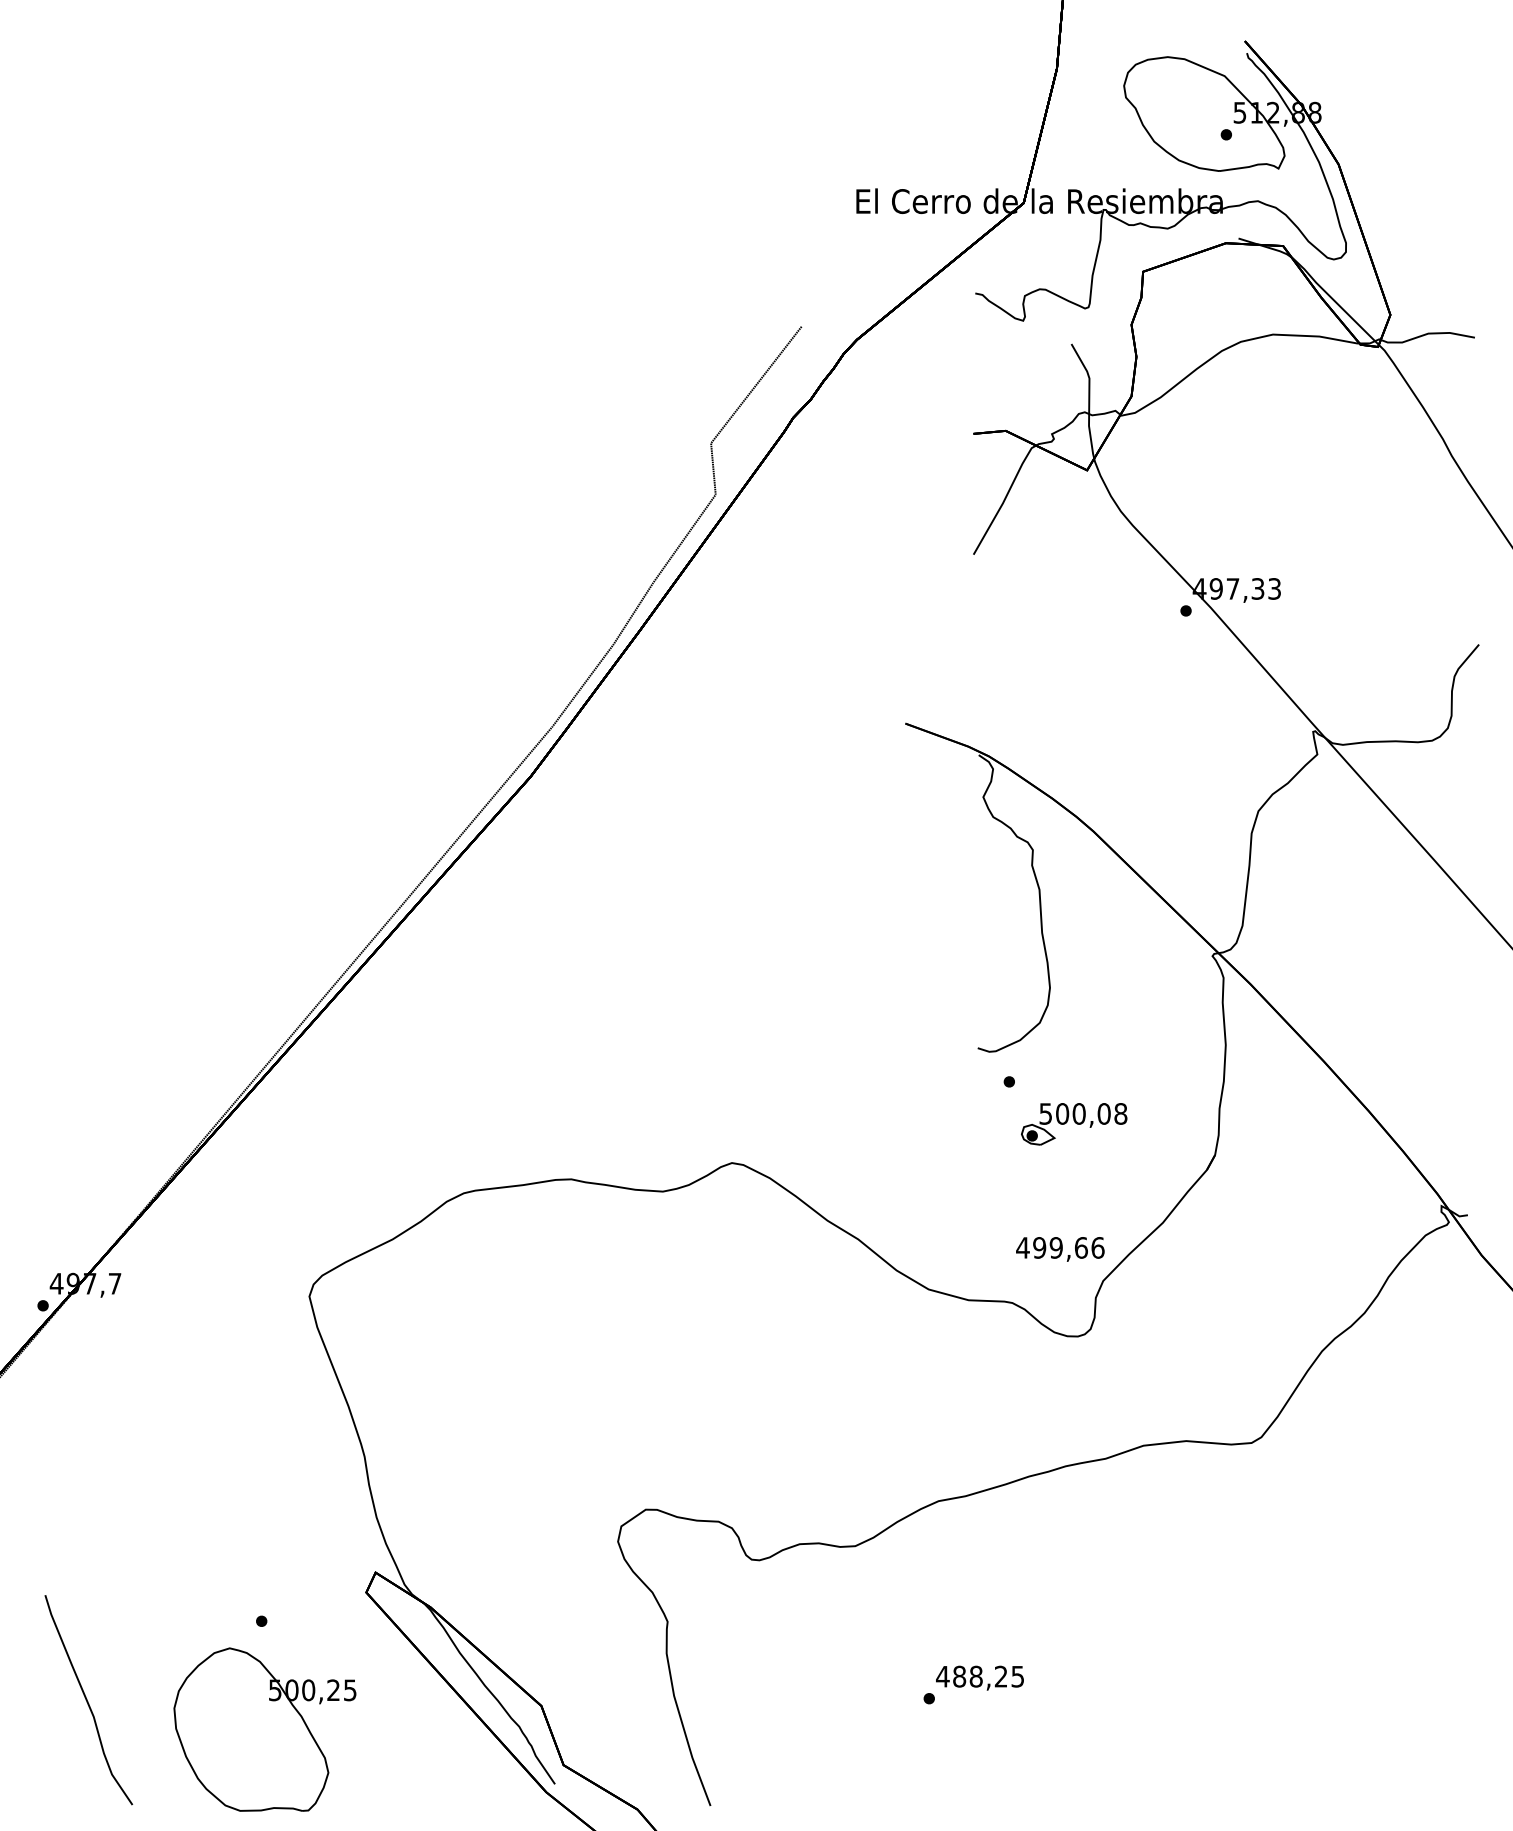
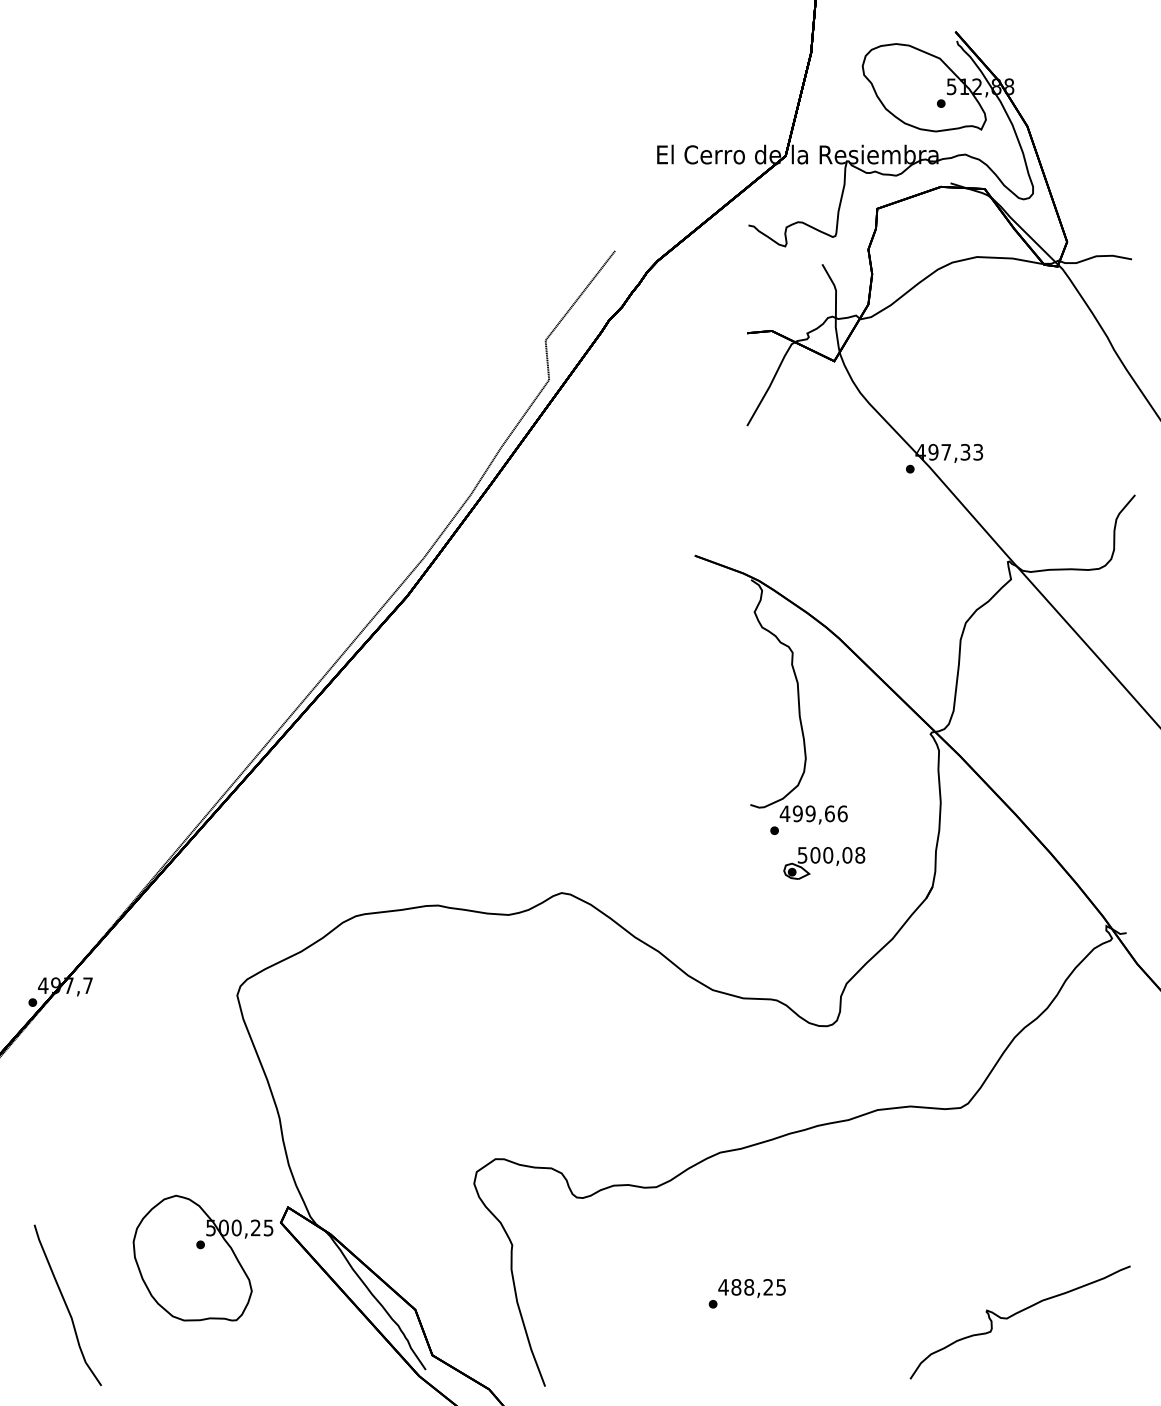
text: (1060, 1249) -> (813, 815), moved
part: (1321, 1713) -> (1014, 1315), added
part: (264, 1729) -> (202, 1258), moved

